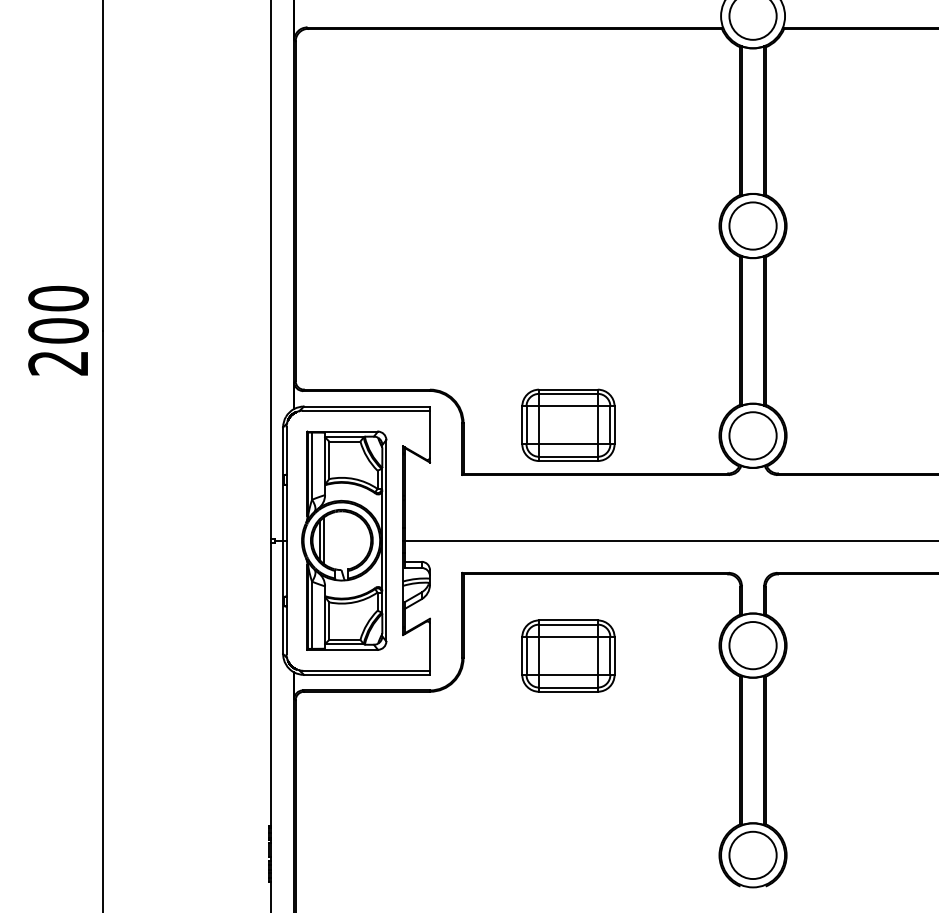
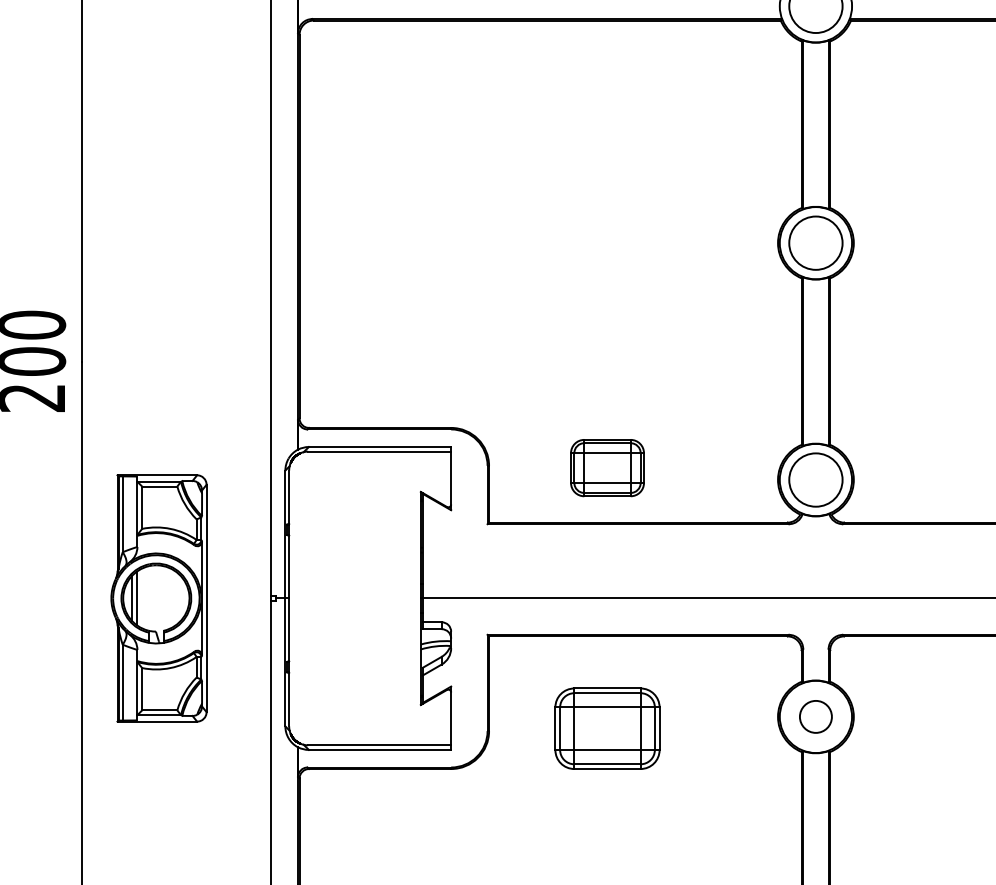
part: (568, 424) -> (607, 467), size x0.7
part: (344, 540) -> (159, 598), moved
circle: (752, 645) -> (815, 716), size x0.6

